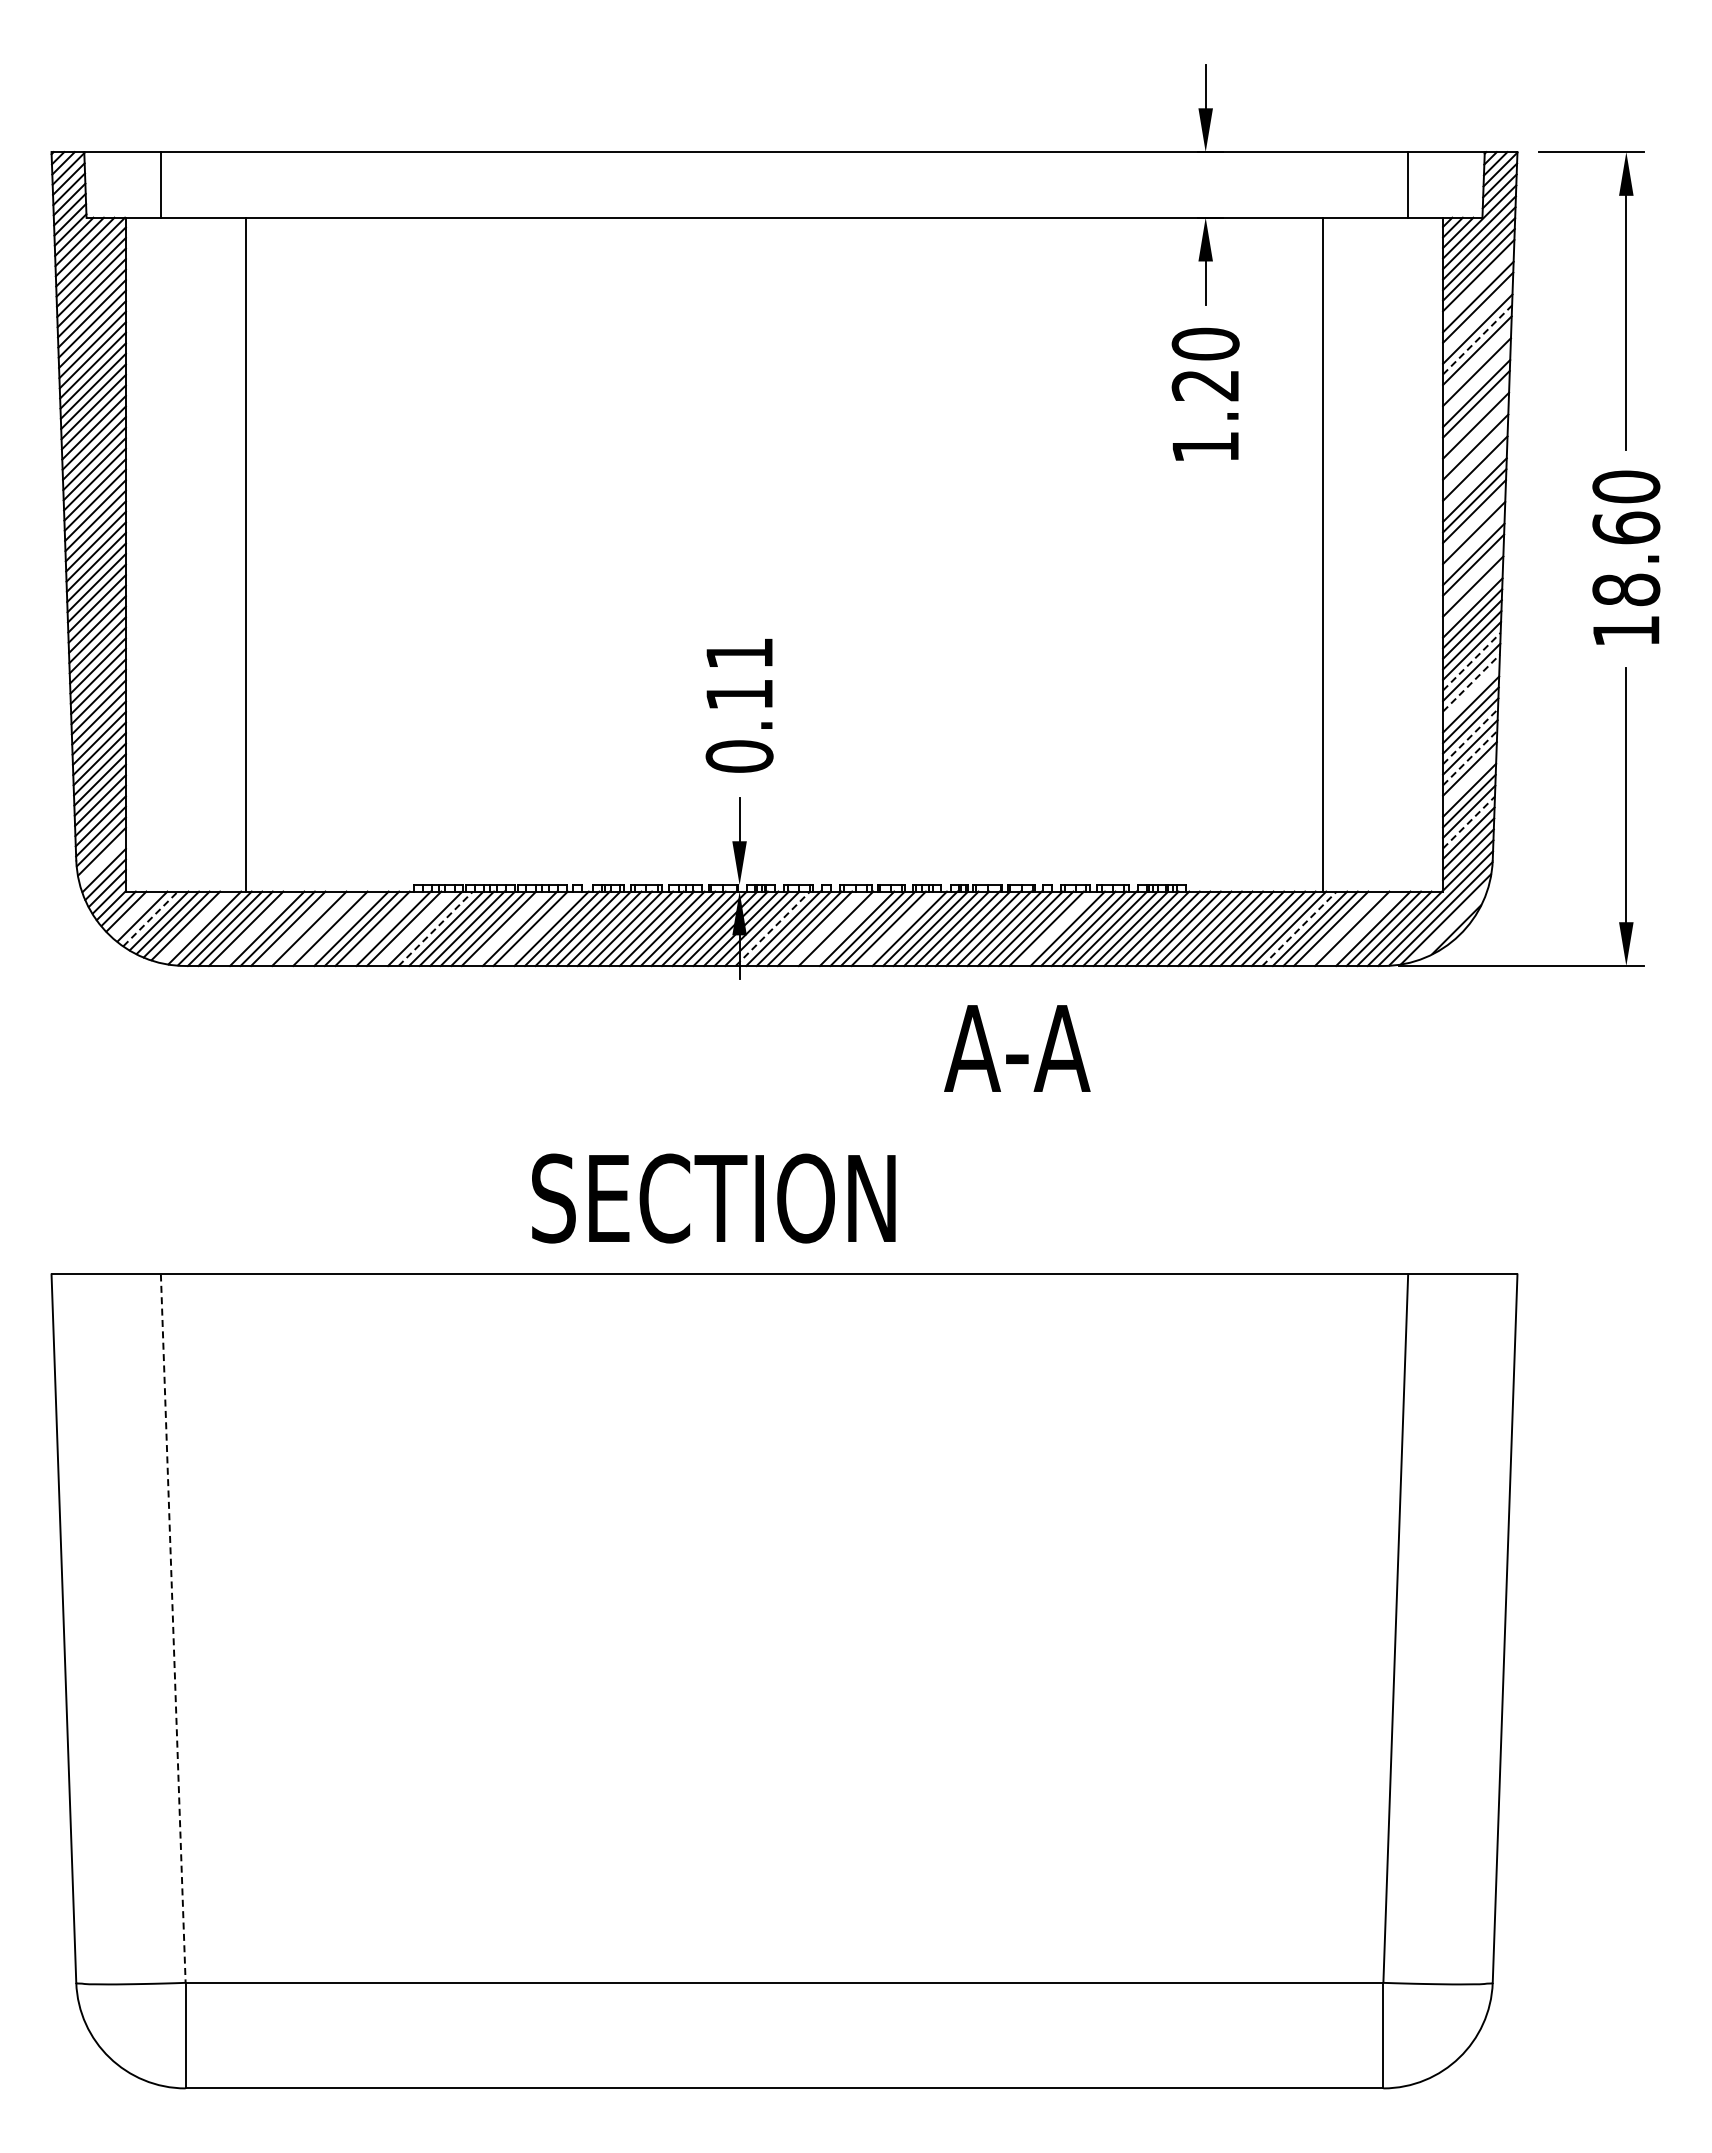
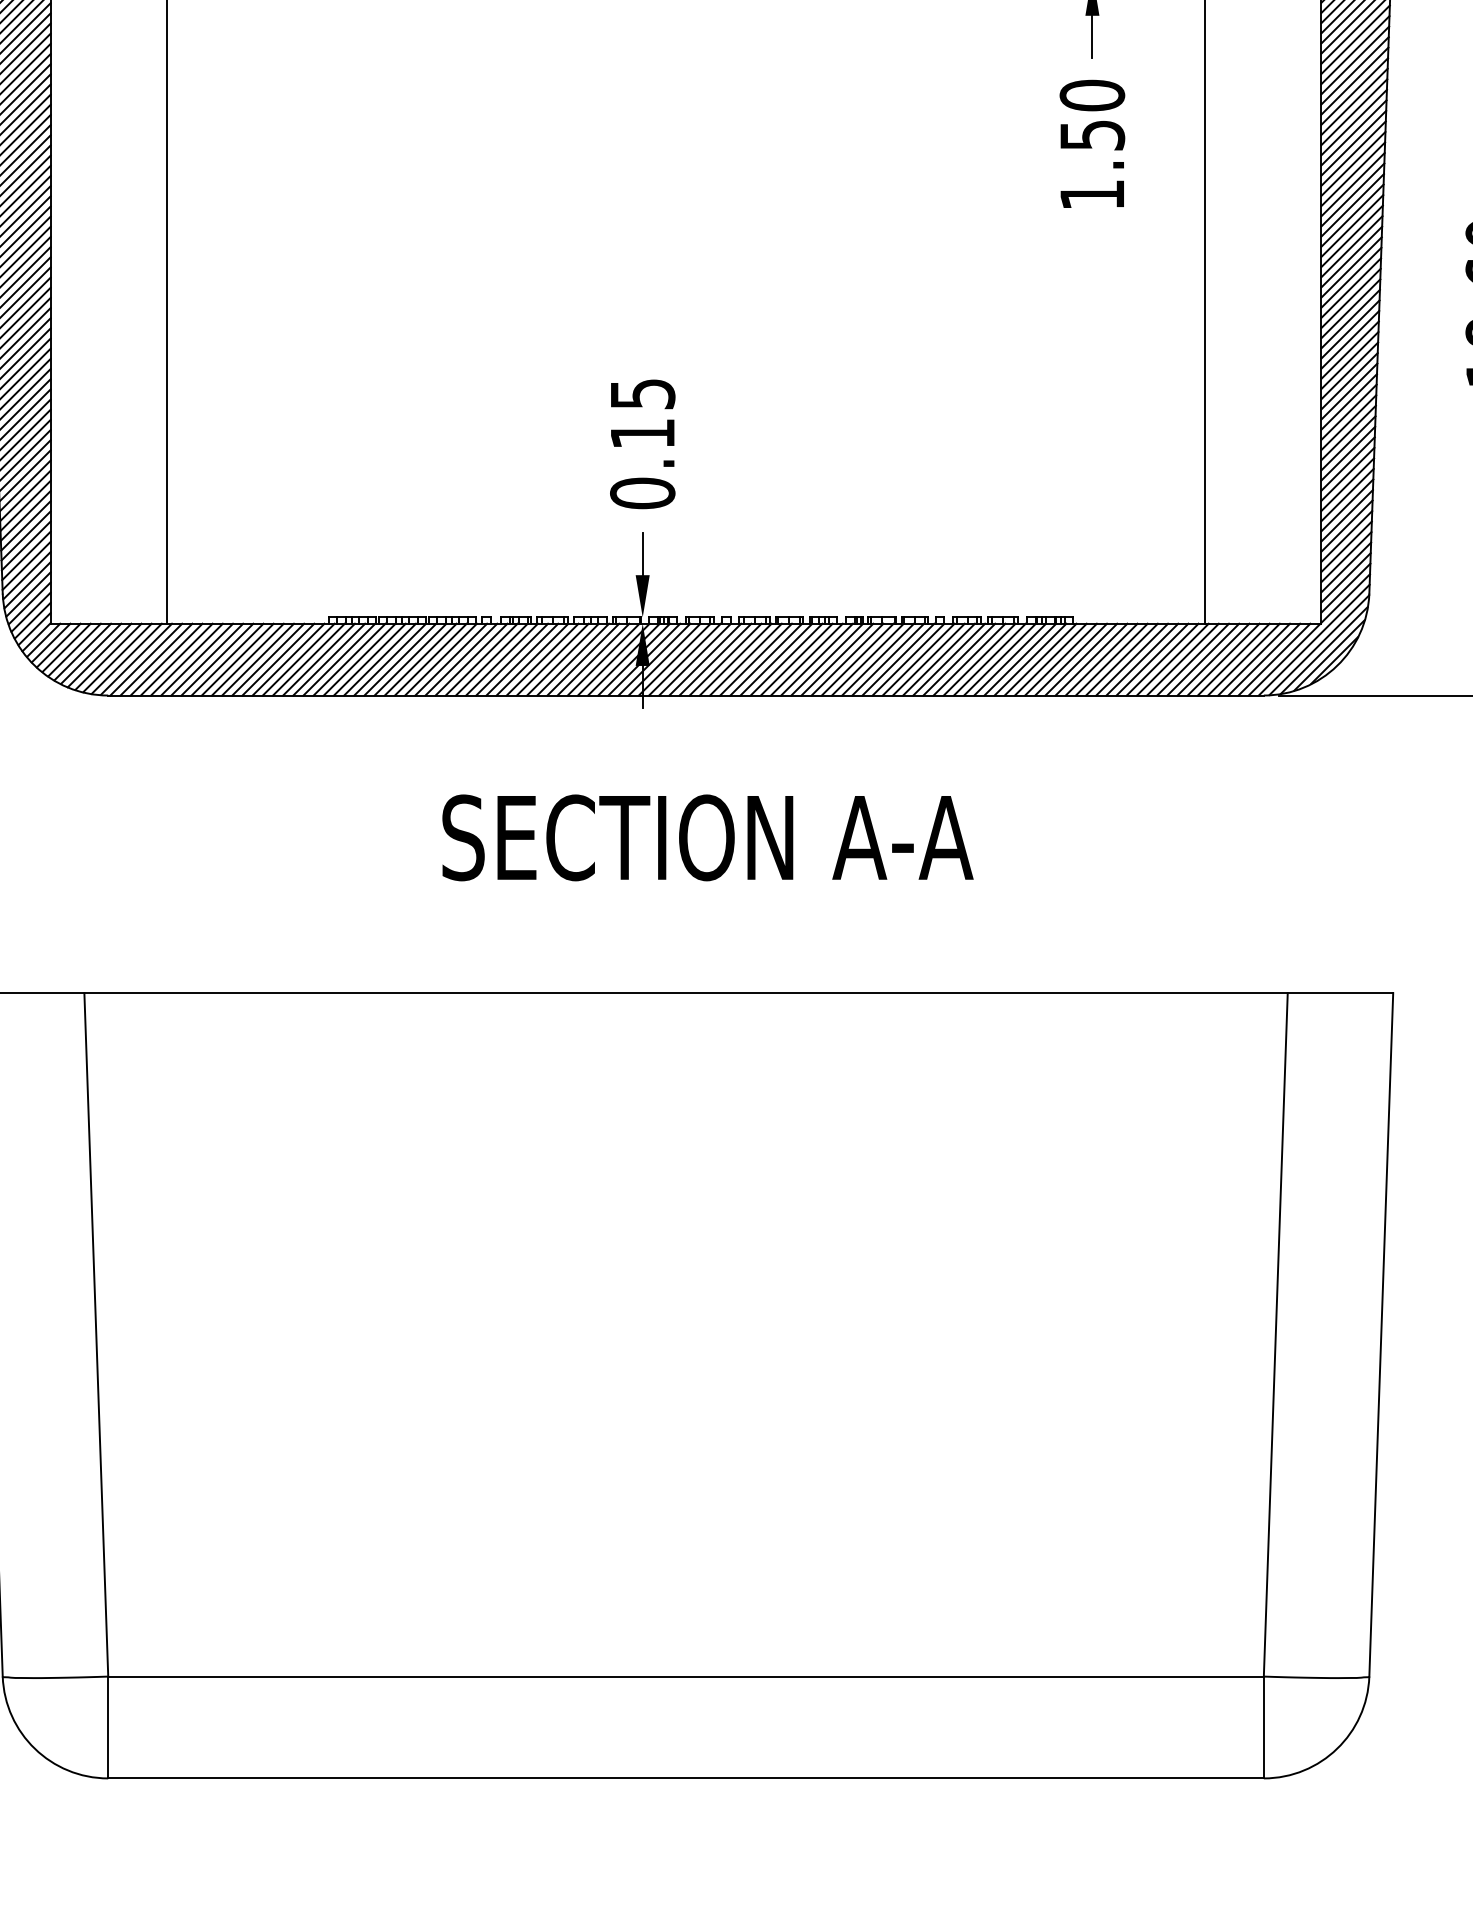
line: (1478, 285) -> (1355, 38), added
line: (1477, 318) -> (1354, 70), added
line: (1477, 339) -> (1354, 91), dashed -> solid
line: (1477, 361) -> (1354, 112), added
line: (1476, 382) -> (1353, 132), added
text: (1205, 385) -> (1092, 135), 1.20 -> 1.50
line: (1476, 414) -> (1353, 163), added
line: (1475, 436) -> (1352, 184), added
line: (1475, 457) -> (1352, 204), added
line: (1475, 479) -> (1352, 226), added
line: (1474, 522) -> (1351, 267), added
line: (1473, 543) -> (1350, 287), added
line: (1473, 575) -> (1350, 318), added
line: (1472, 597) -> (1349, 339), added
text: (739, 653) -> (642, 394), 0.11 -> 0.15
line: (1471, 661) -> (1348, 401), dashed -> solid
line: (1471, 682) -> (1348, 422), dashed -> solid
line: (1471, 693) -> (1348, 432), added
line: (1470, 736) -> (1347, 474), dashed -> solid
line: (1470, 757) -> (1347, 494), dashed -> solid
line: (1469, 779) -> (1346, 515), added
line: (1469, 822) -> (1346, 557), dashed -> solid
line: (102, 861) -> (28, 594), added
line: (133, 913) -> (57, 644), added
line: (150, 918) -> (74, 649), dashed -> solid
line: (1451, 924) -> (1329, 655), added
line: (194, 926) -> (116, 657), added
line: (256, 928) -> (176, 659), added
line: (298, 928) -> (217, 659), added
line: (319, 928) -> (237, 659), added
line: (340, 928) -> (257, 659), added
line: (382, 928) -> (298, 659), added
line: (414, 928) -> (329, 659), added
line: (435, 928) -> (349, 659), dashed -> solid
line: (509, 928) -> (420, 659), added
line: (540, 928) -> (450, 659), added
line: (772, 928) -> (674, 659), dashed -> solid
line: (825, 928) -> (725, 659), added
line: (846, 928) -> (745, 659), added
line: (899, 928) -> (796, 659), added
line: (1057, 928) -> (949, 659), added
line: (1299, 928) -> (1182, 659), dashed -> solid
line: (1341, 928) -> (1223, 659), added
line: (1362, 928) -> (1243, 659), added
text: (1017, 1048) -> (903, 837), moved
text: (713, 1198) -> (617, 837), moved
line: (173, 1629) -> (96, 1335), dashed -> solid

